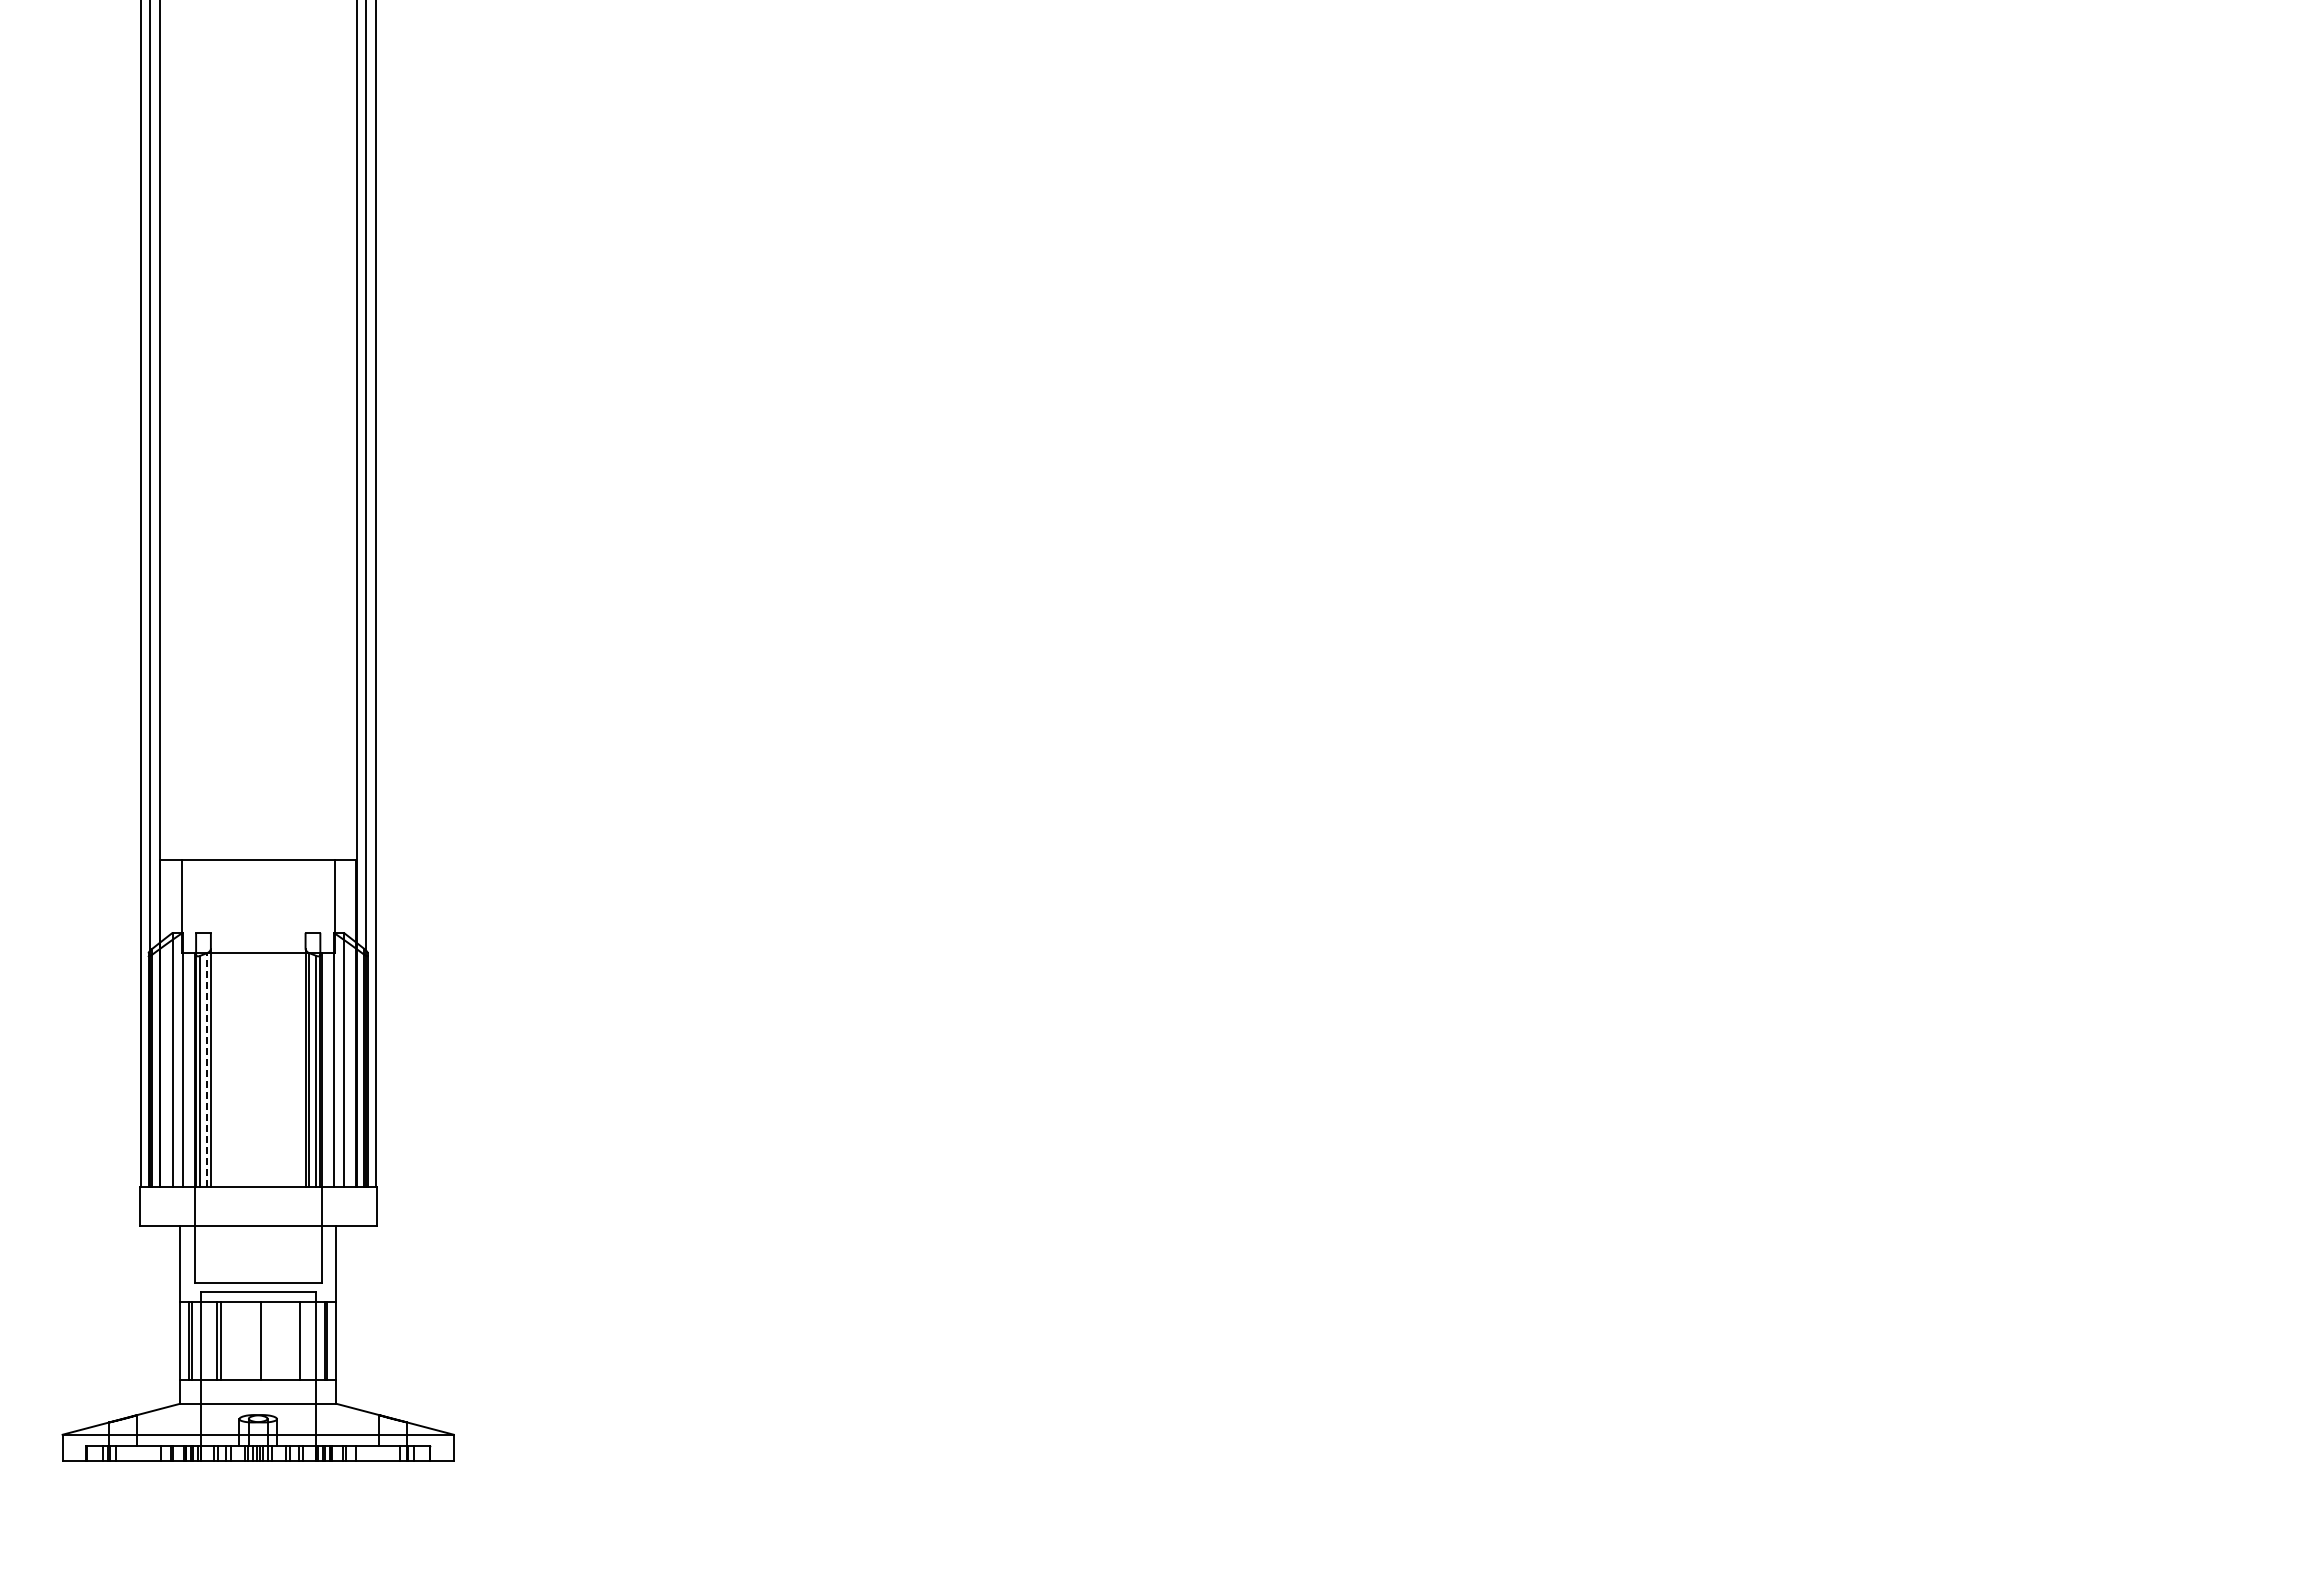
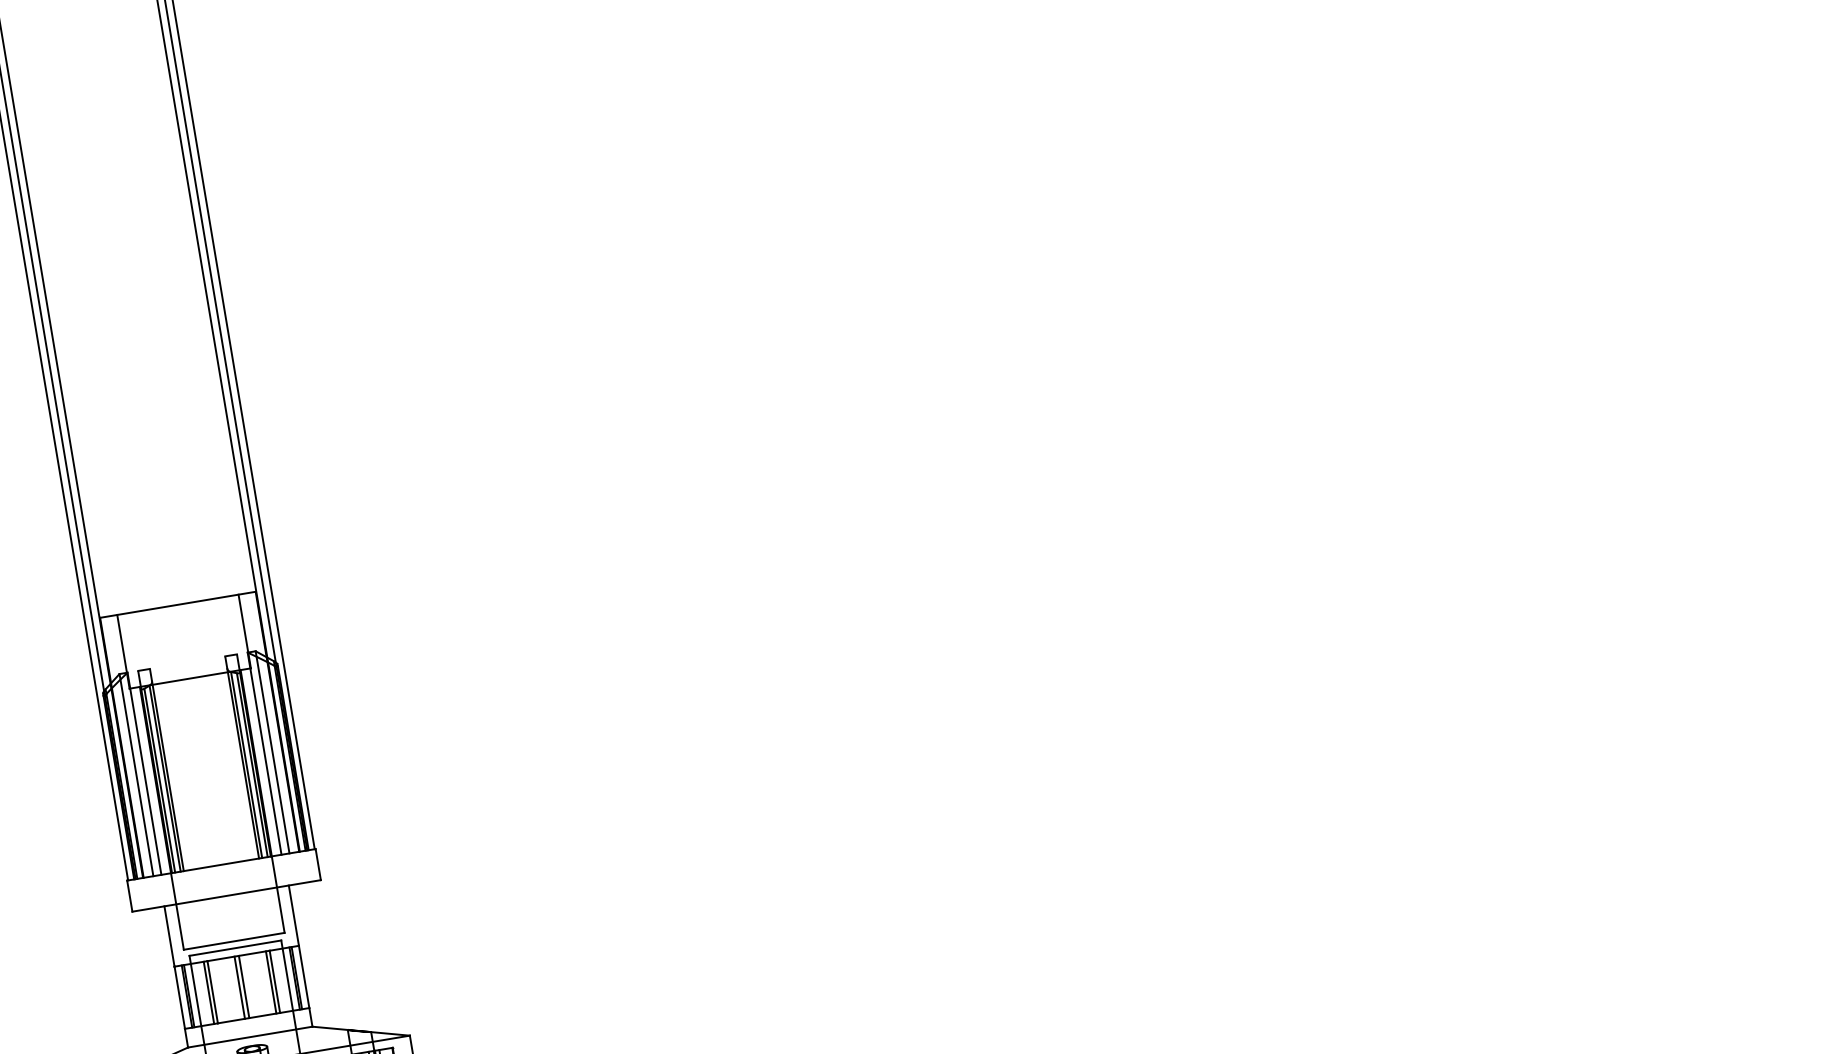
line: (206, 1070) -> (164, 778), dashed -> solid
line: (255, 1341) -> (239, 987), added
line: (295, 1341) -> (271, 982), added

